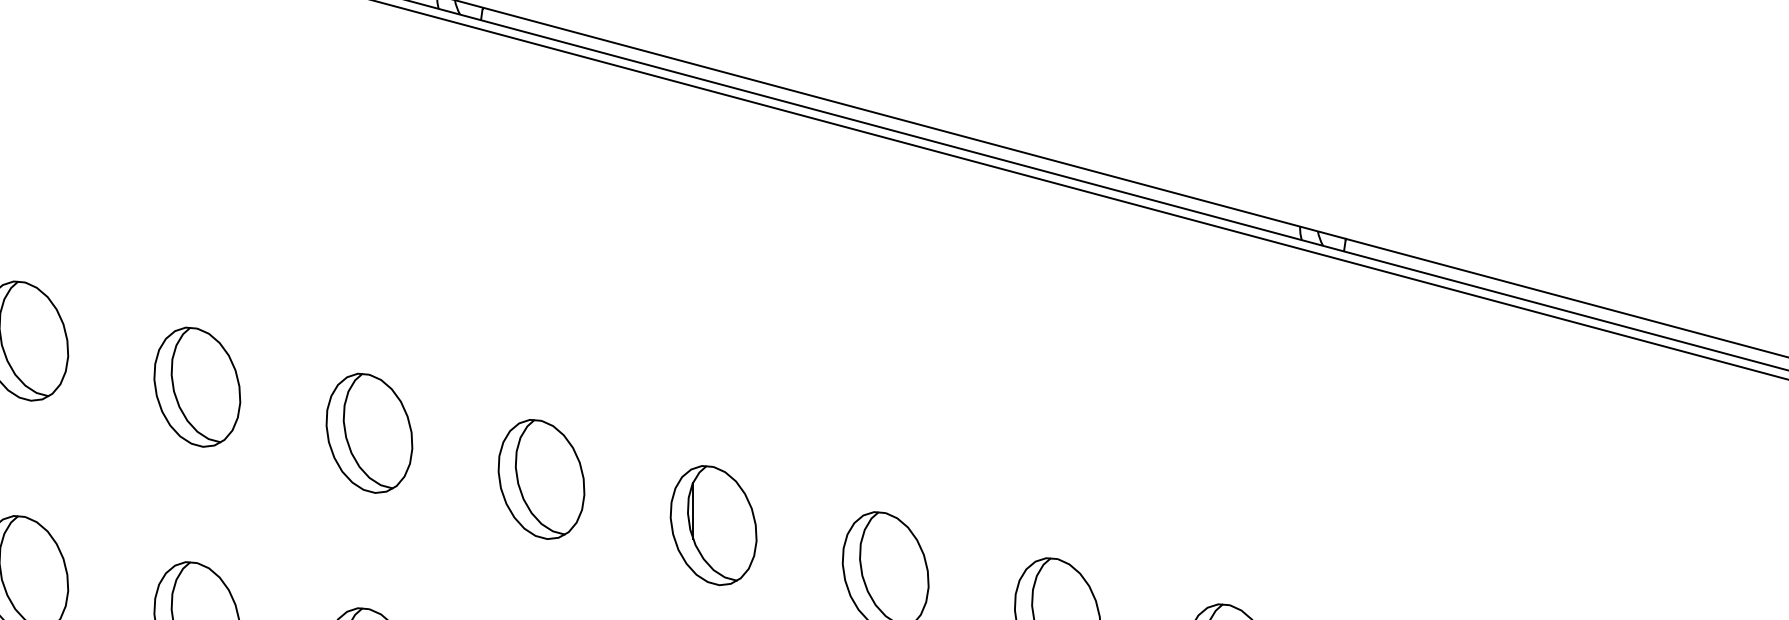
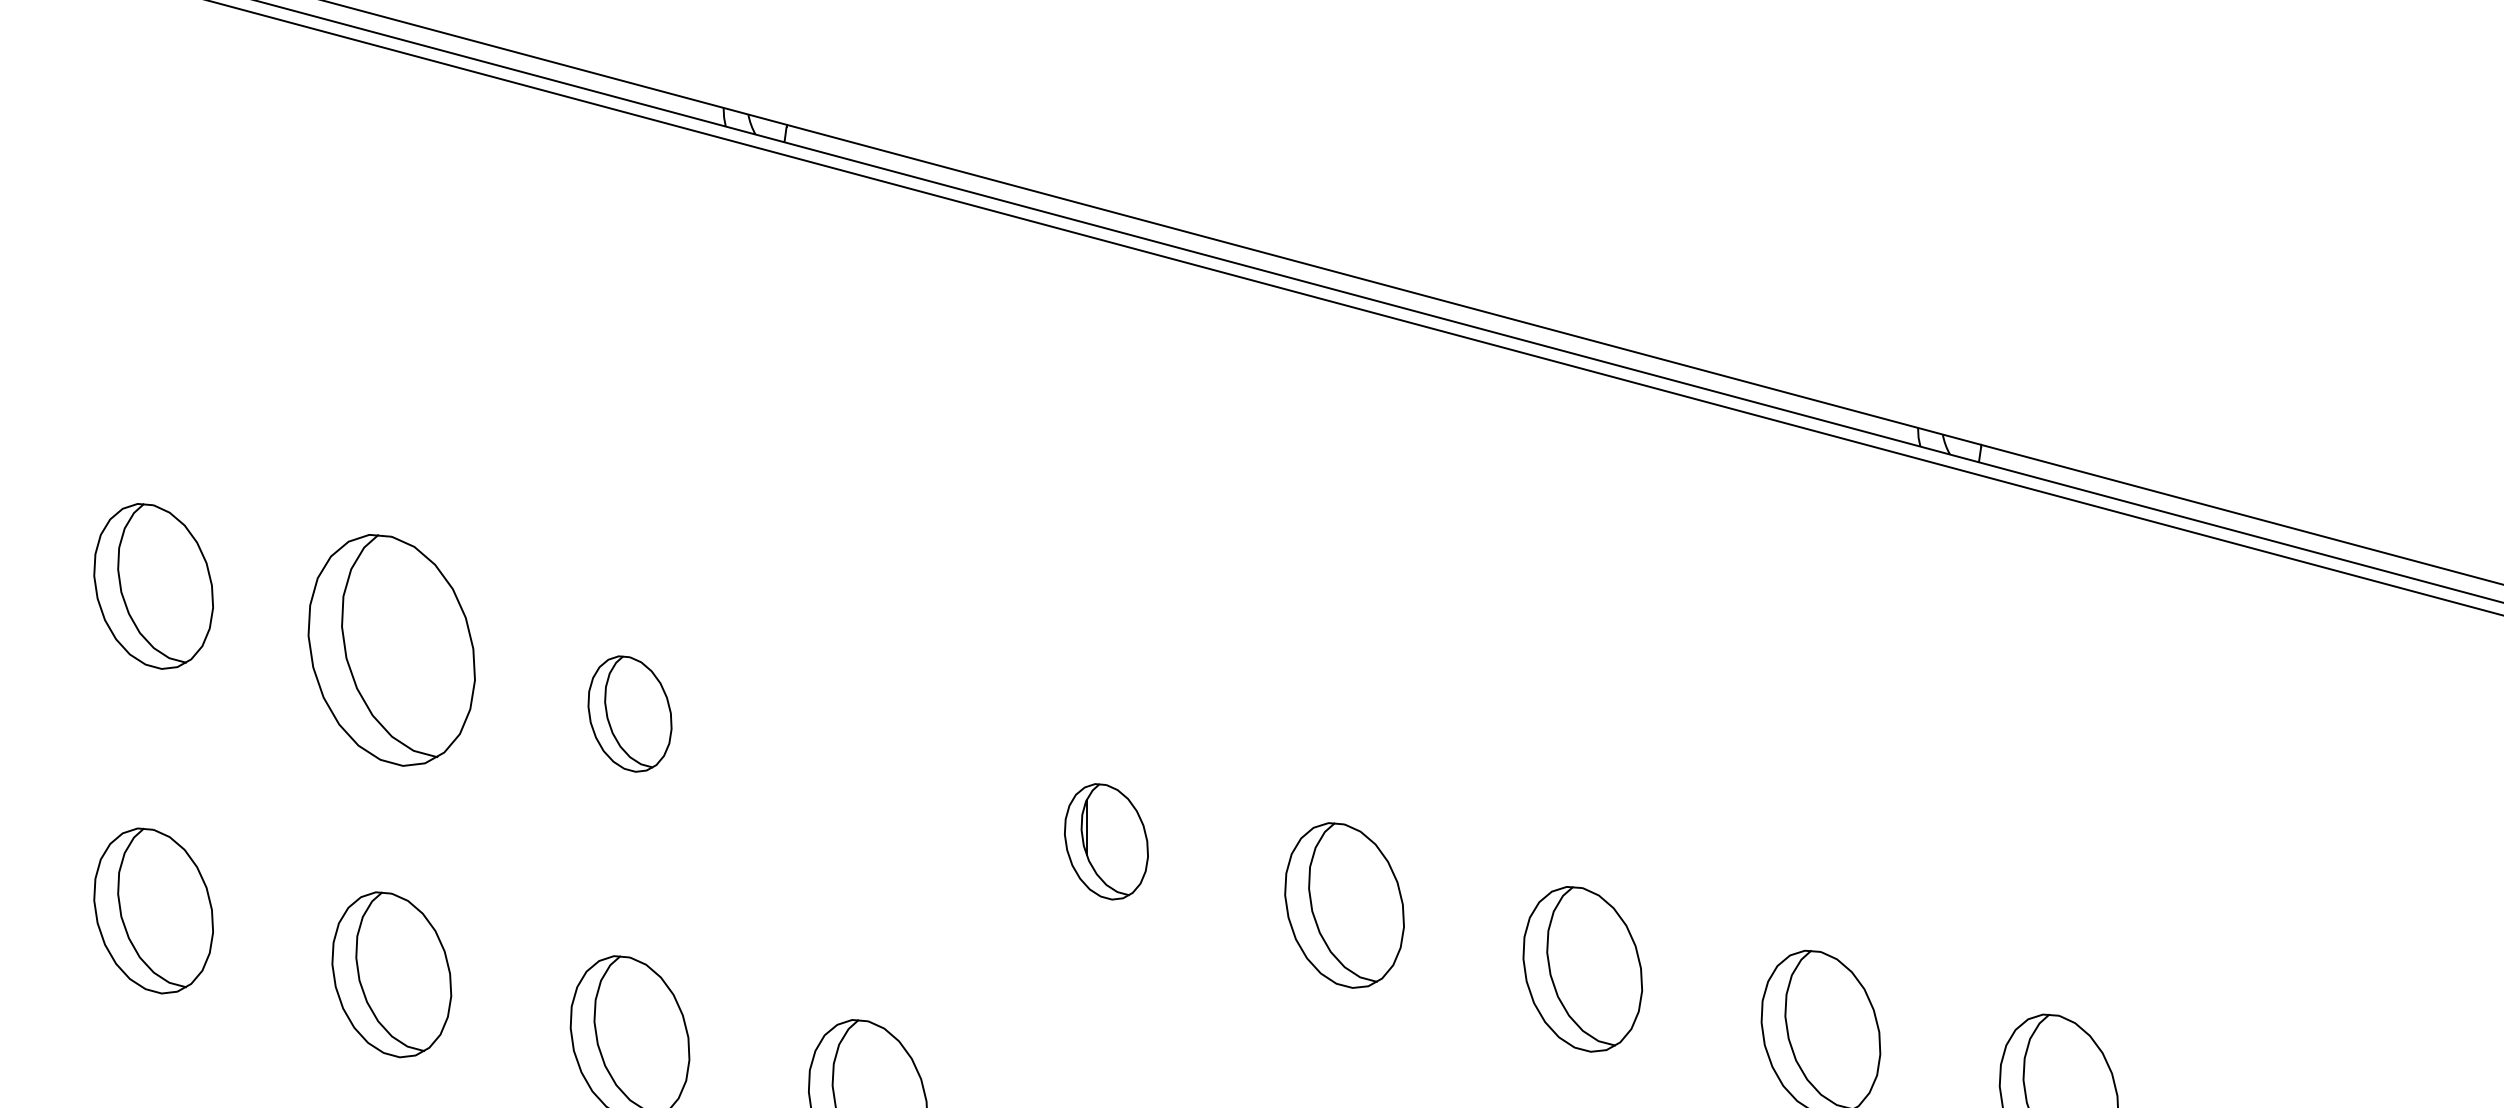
part: (197, 386) -> (391, 649), size x1.4
part: (369, 432) -> (629, 713), size x0.7
part: (541, 479) -> (868, 777), removed
part: (713, 525) -> (1106, 841), size x0.7

